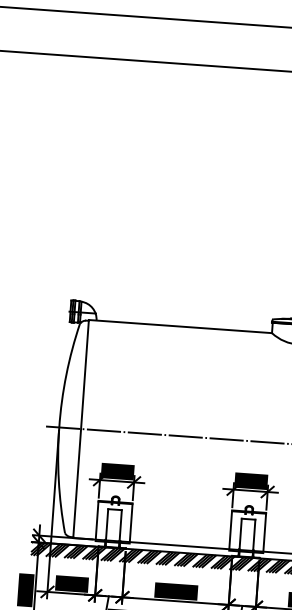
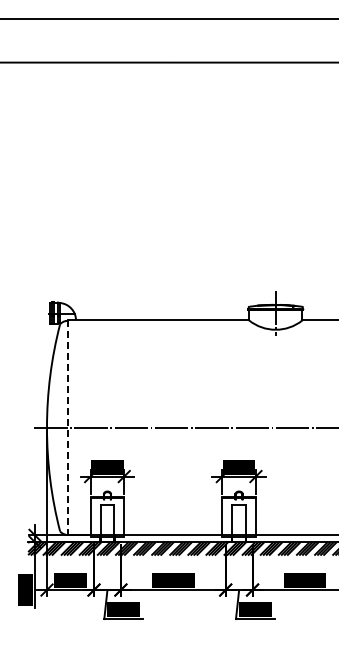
line: (81, 429) -> (68, 428), solid -> dashed

